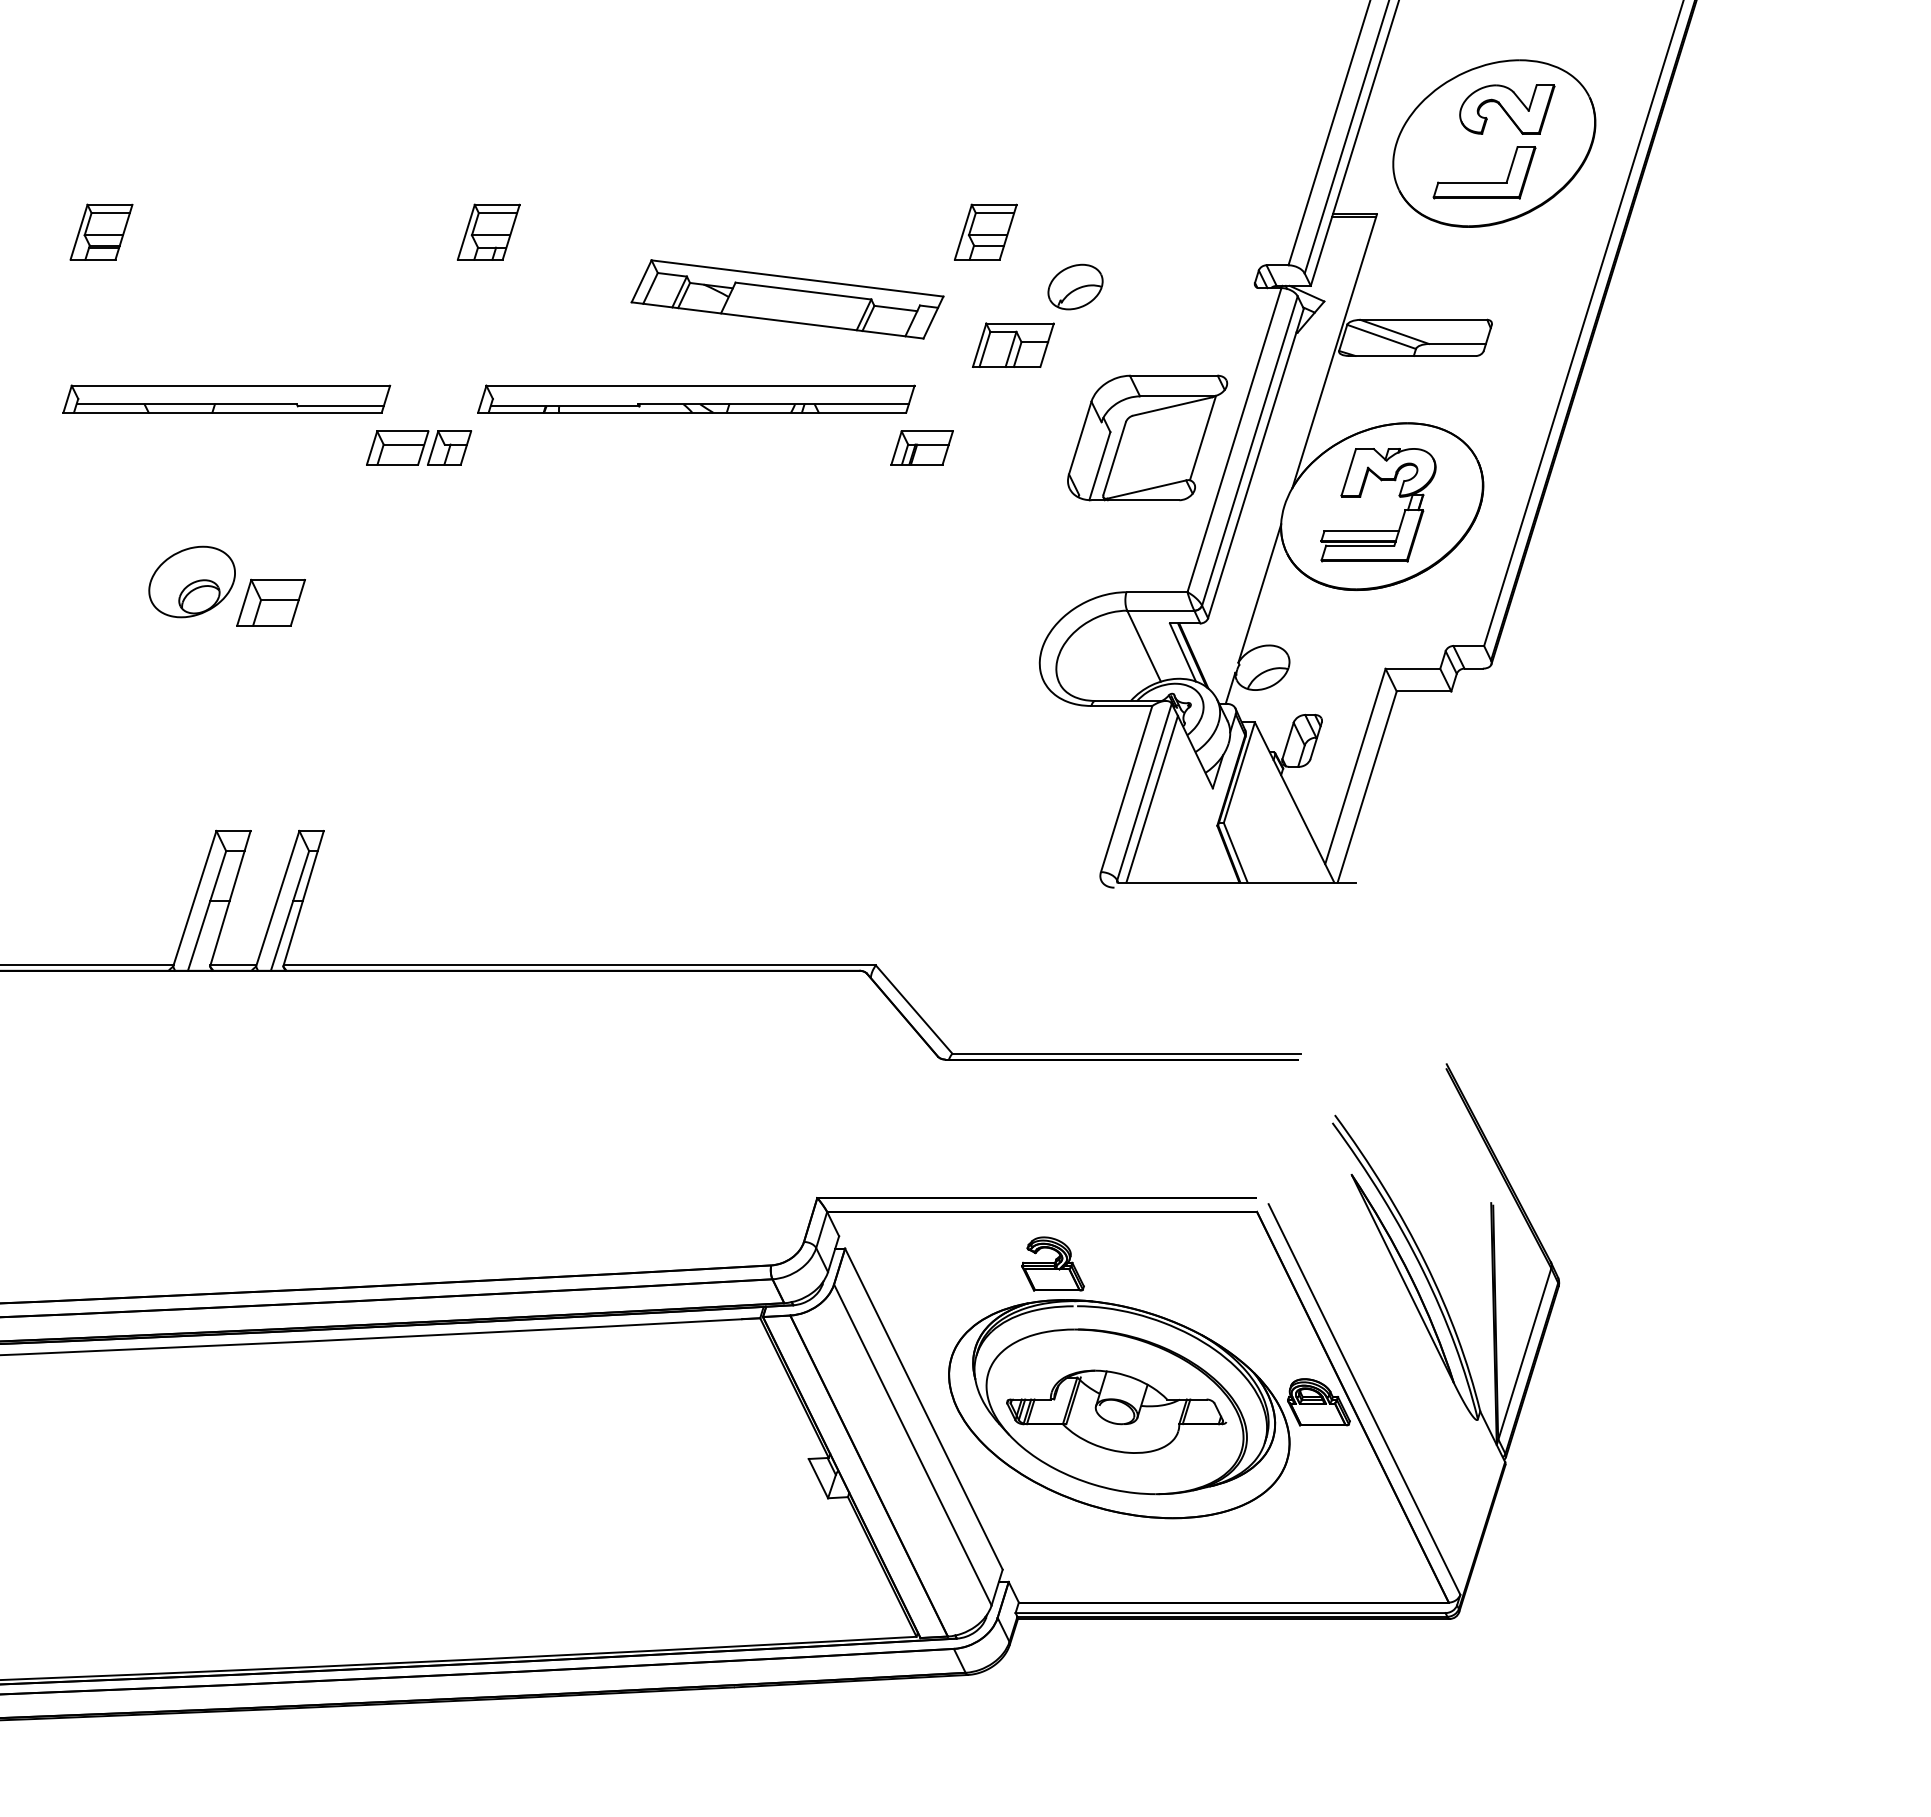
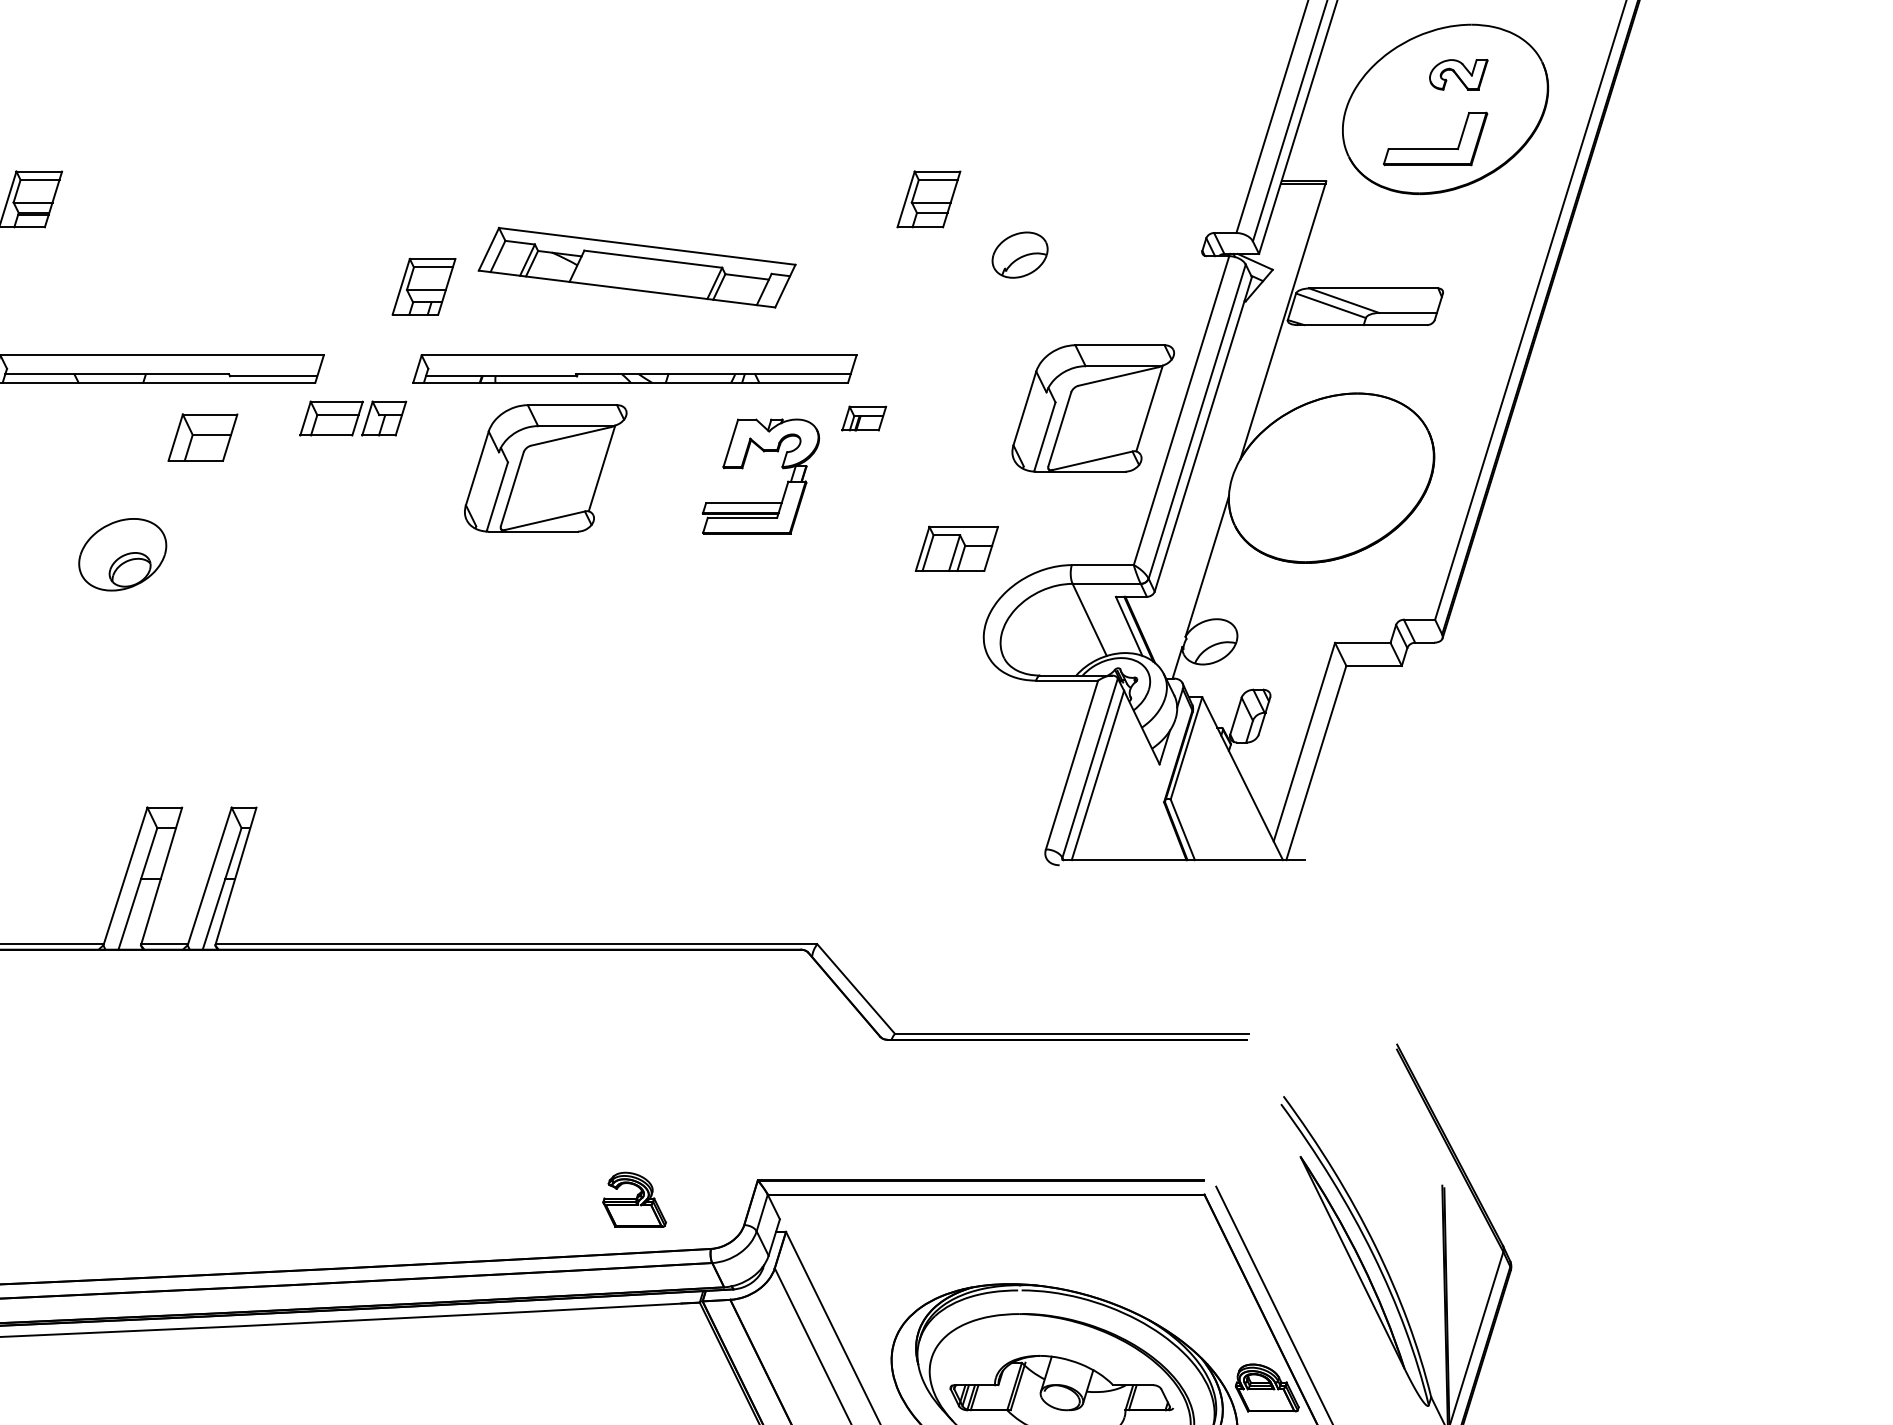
part: (1507, 109) -> (1458, 74), size x0.6
part: (488, 231) -> (423, 286), moved
part: (787, 299) -> (637, 267), moved
part: (1012, 344) -> (956, 548), moved
part: (921, 447) -> (863, 418), size x0.7
part: (608, 496) -> (545, 467), added
part: (1361, 497) -> (743, 468), moved
part: (270, 602) -> (202, 437), moved
part: (1052, 1263) -> (634, 1199), moved

